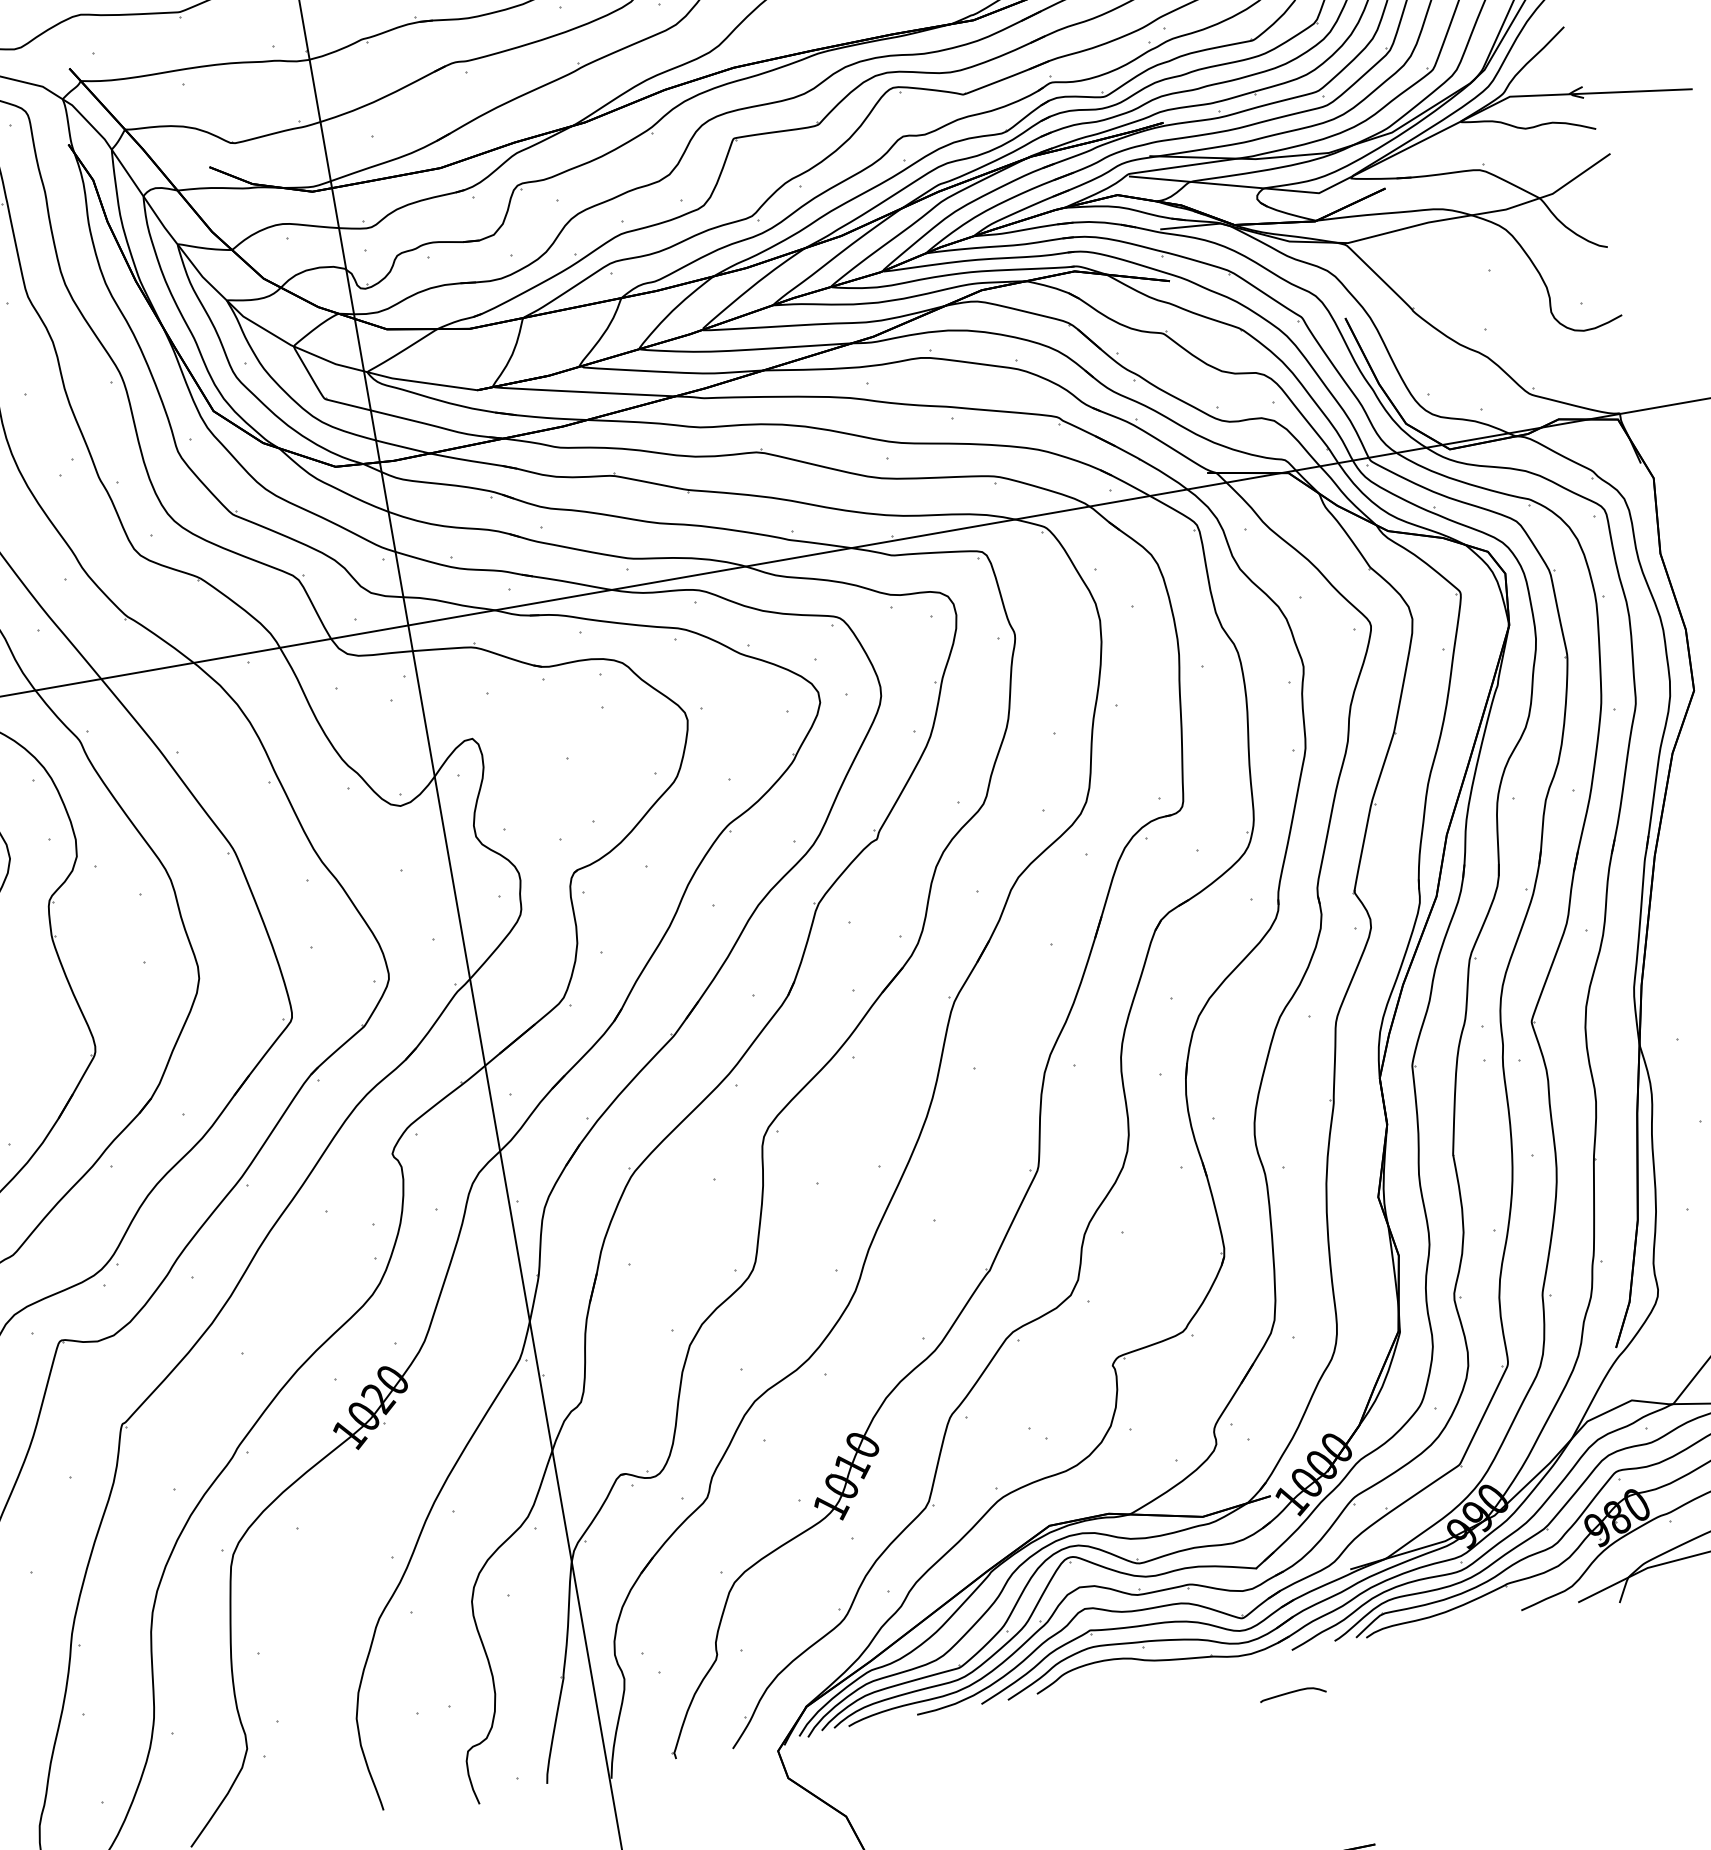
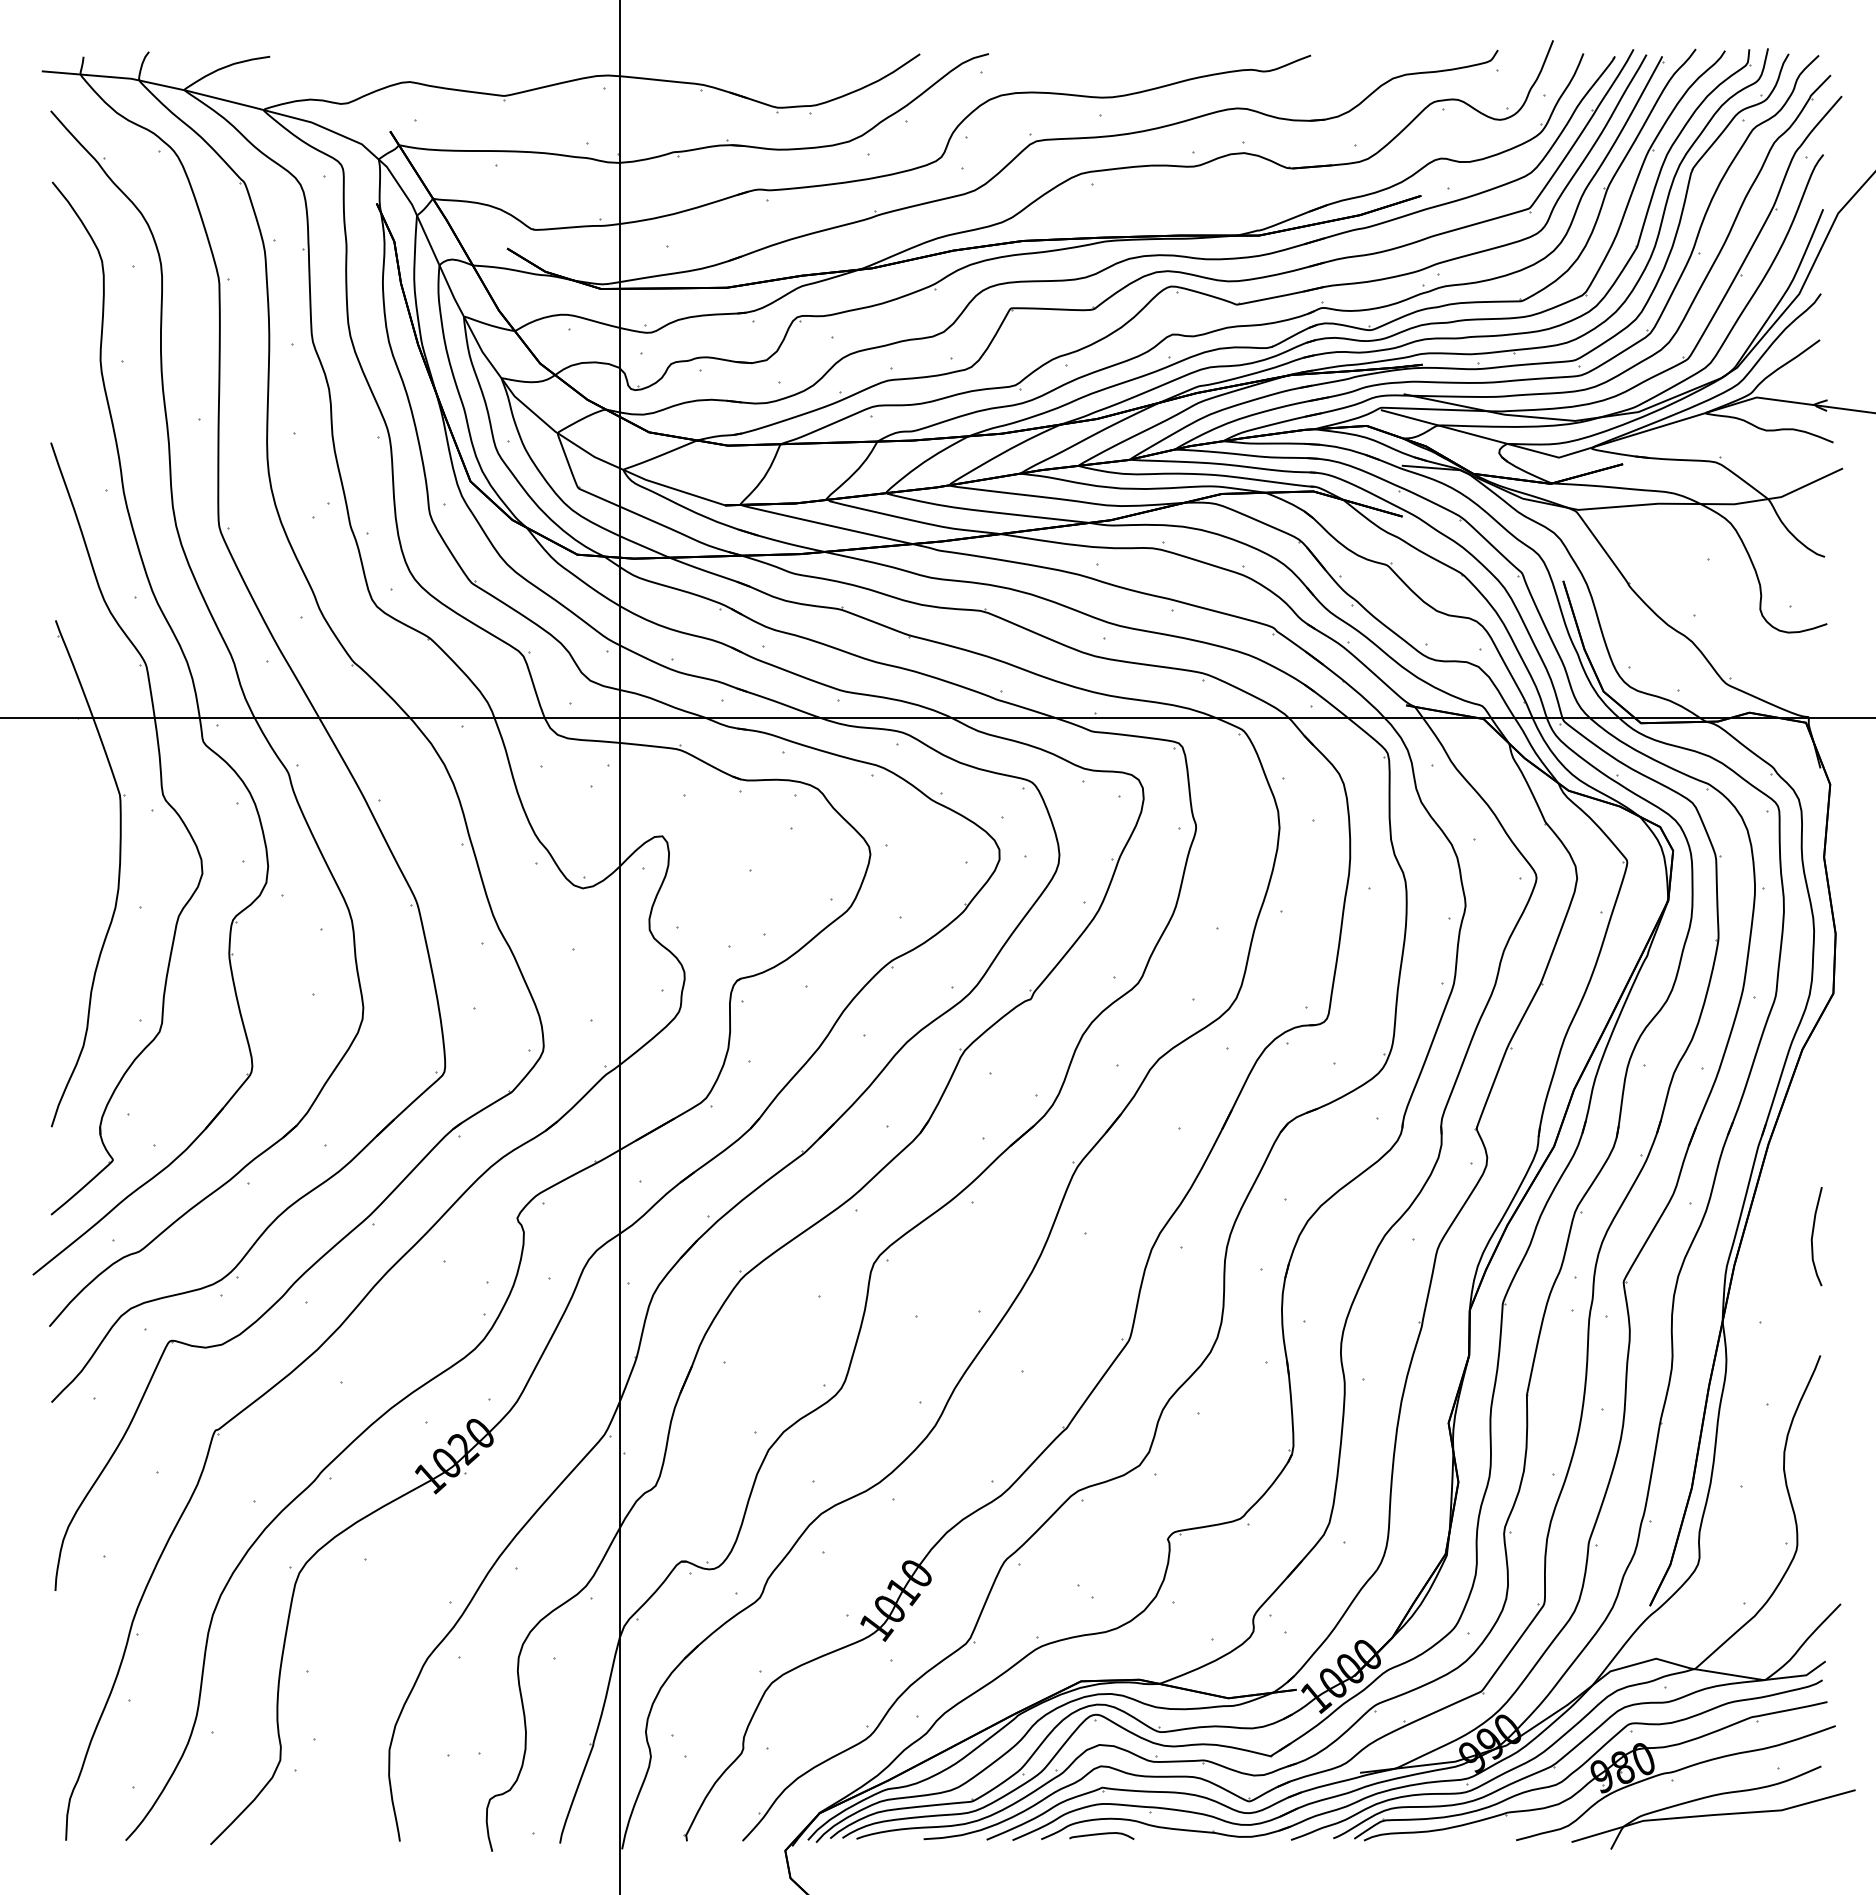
curve: (1292, 1692) -> (1101, 1834), moved

